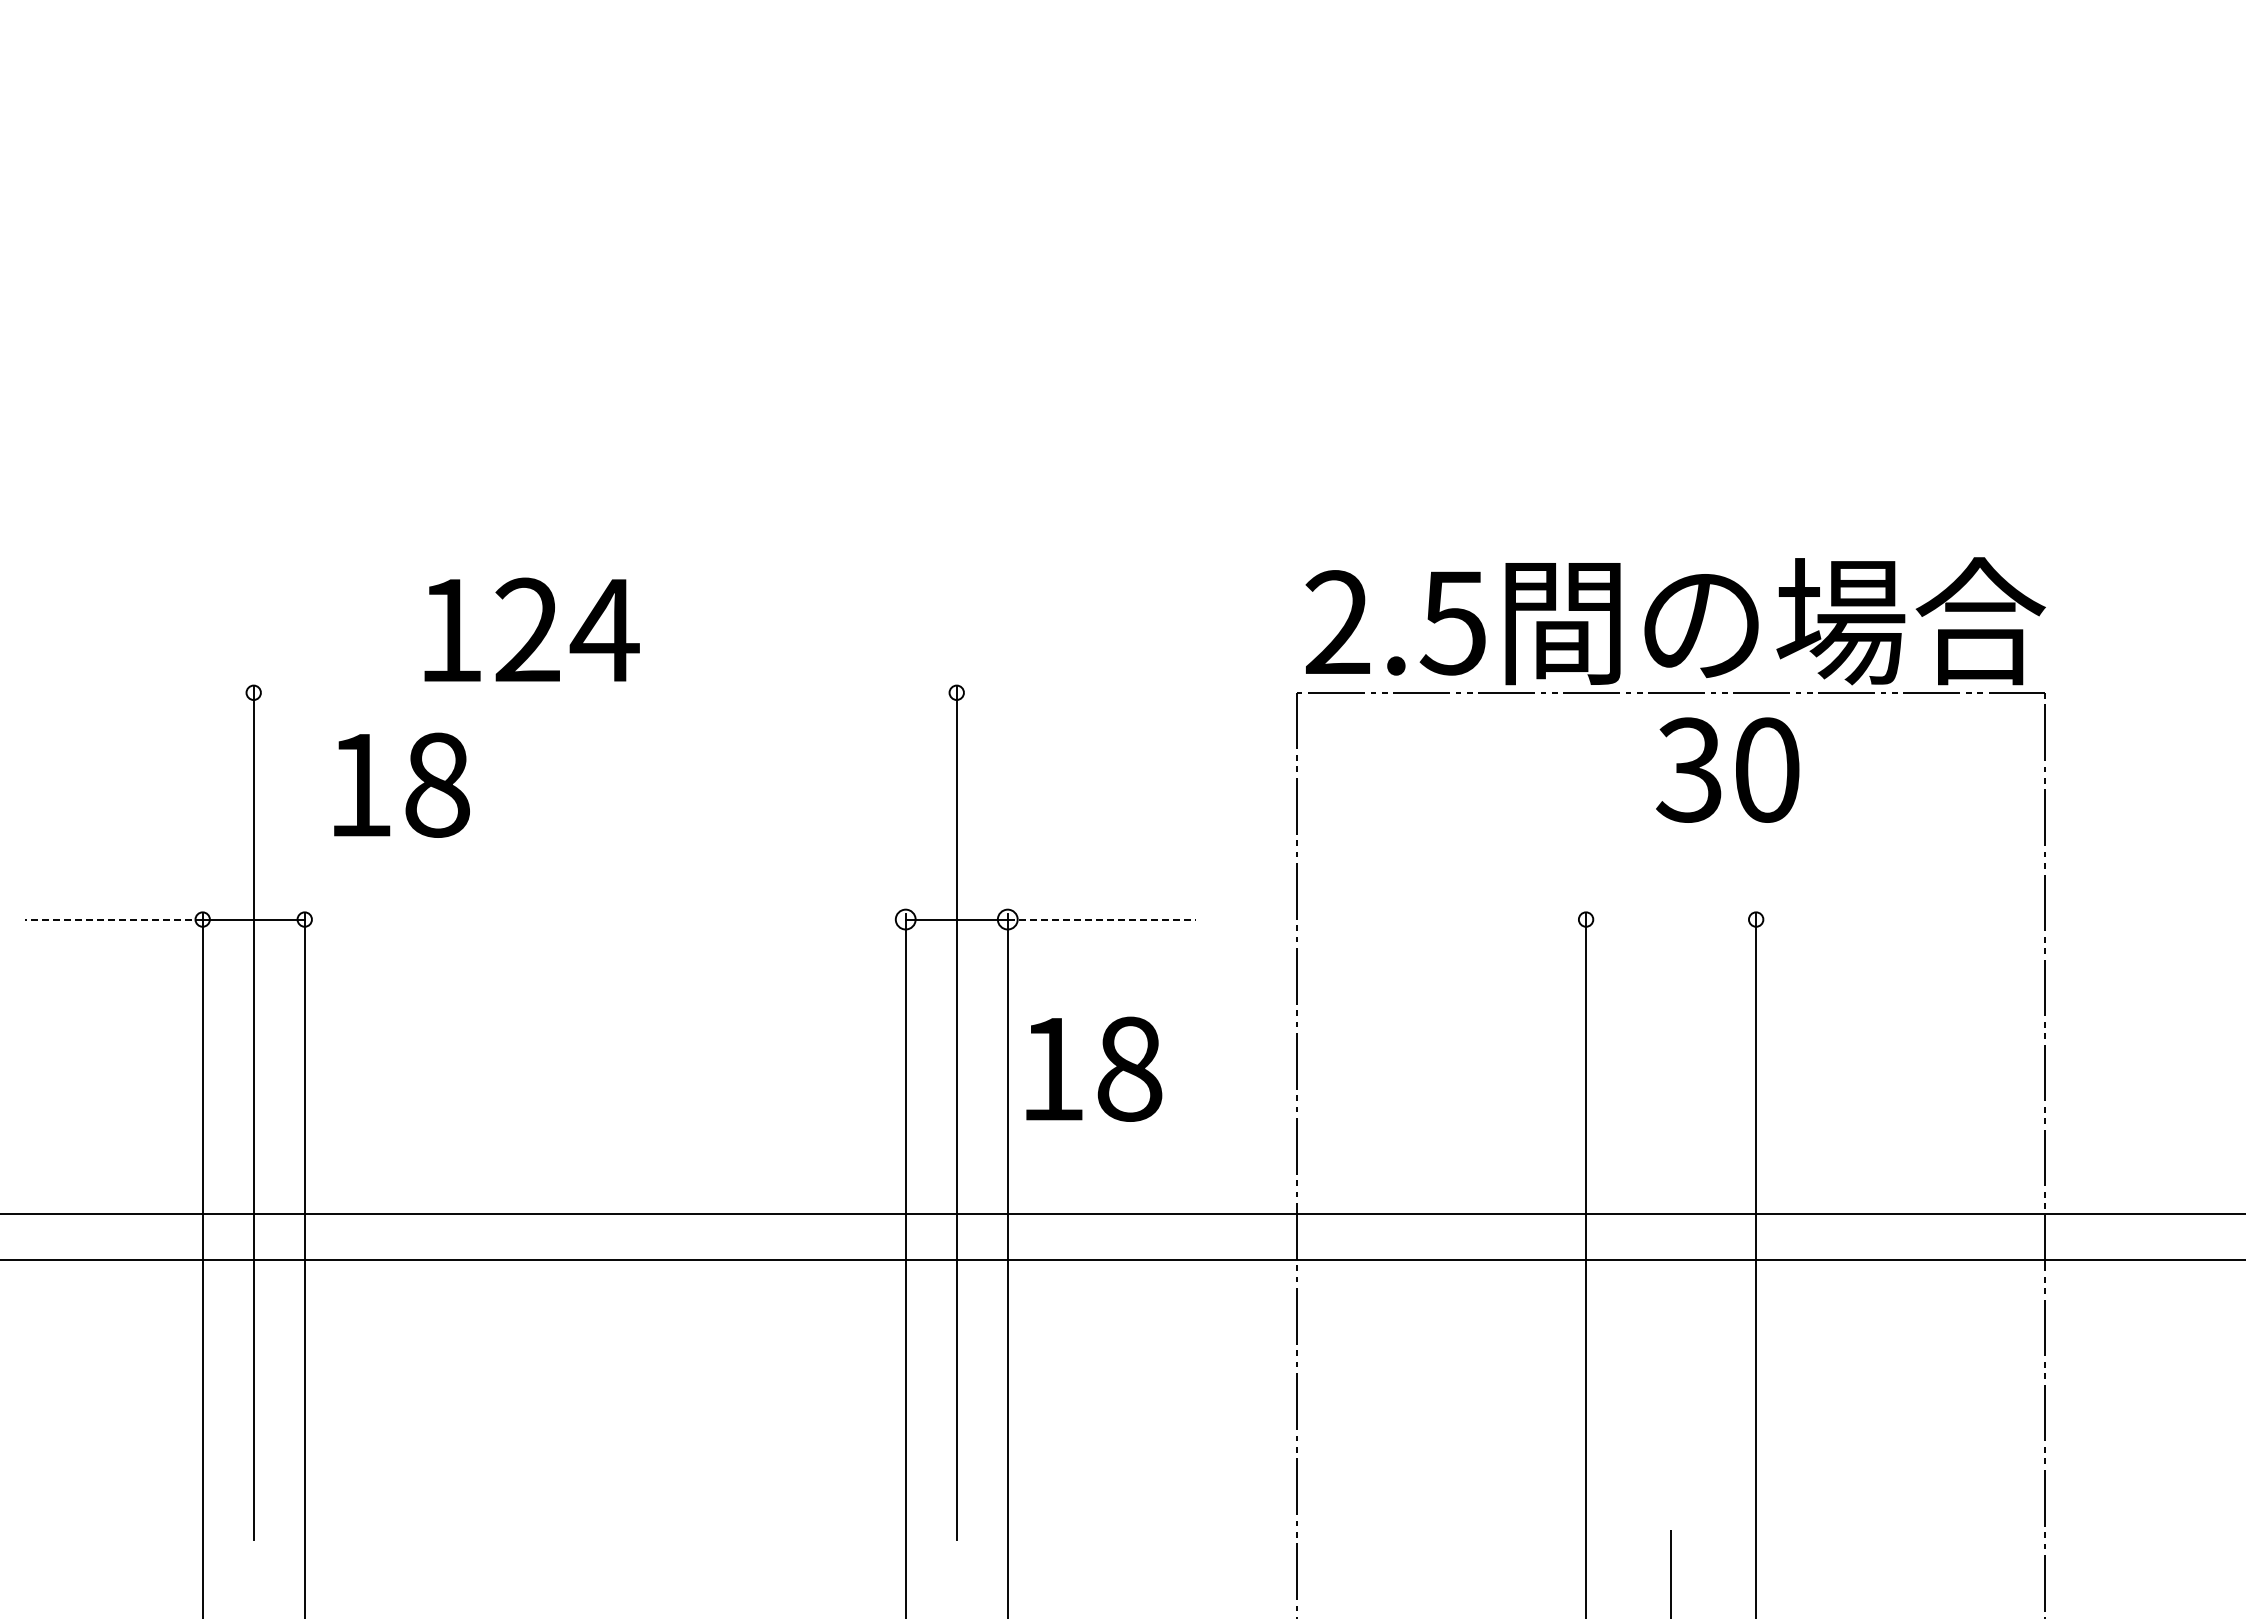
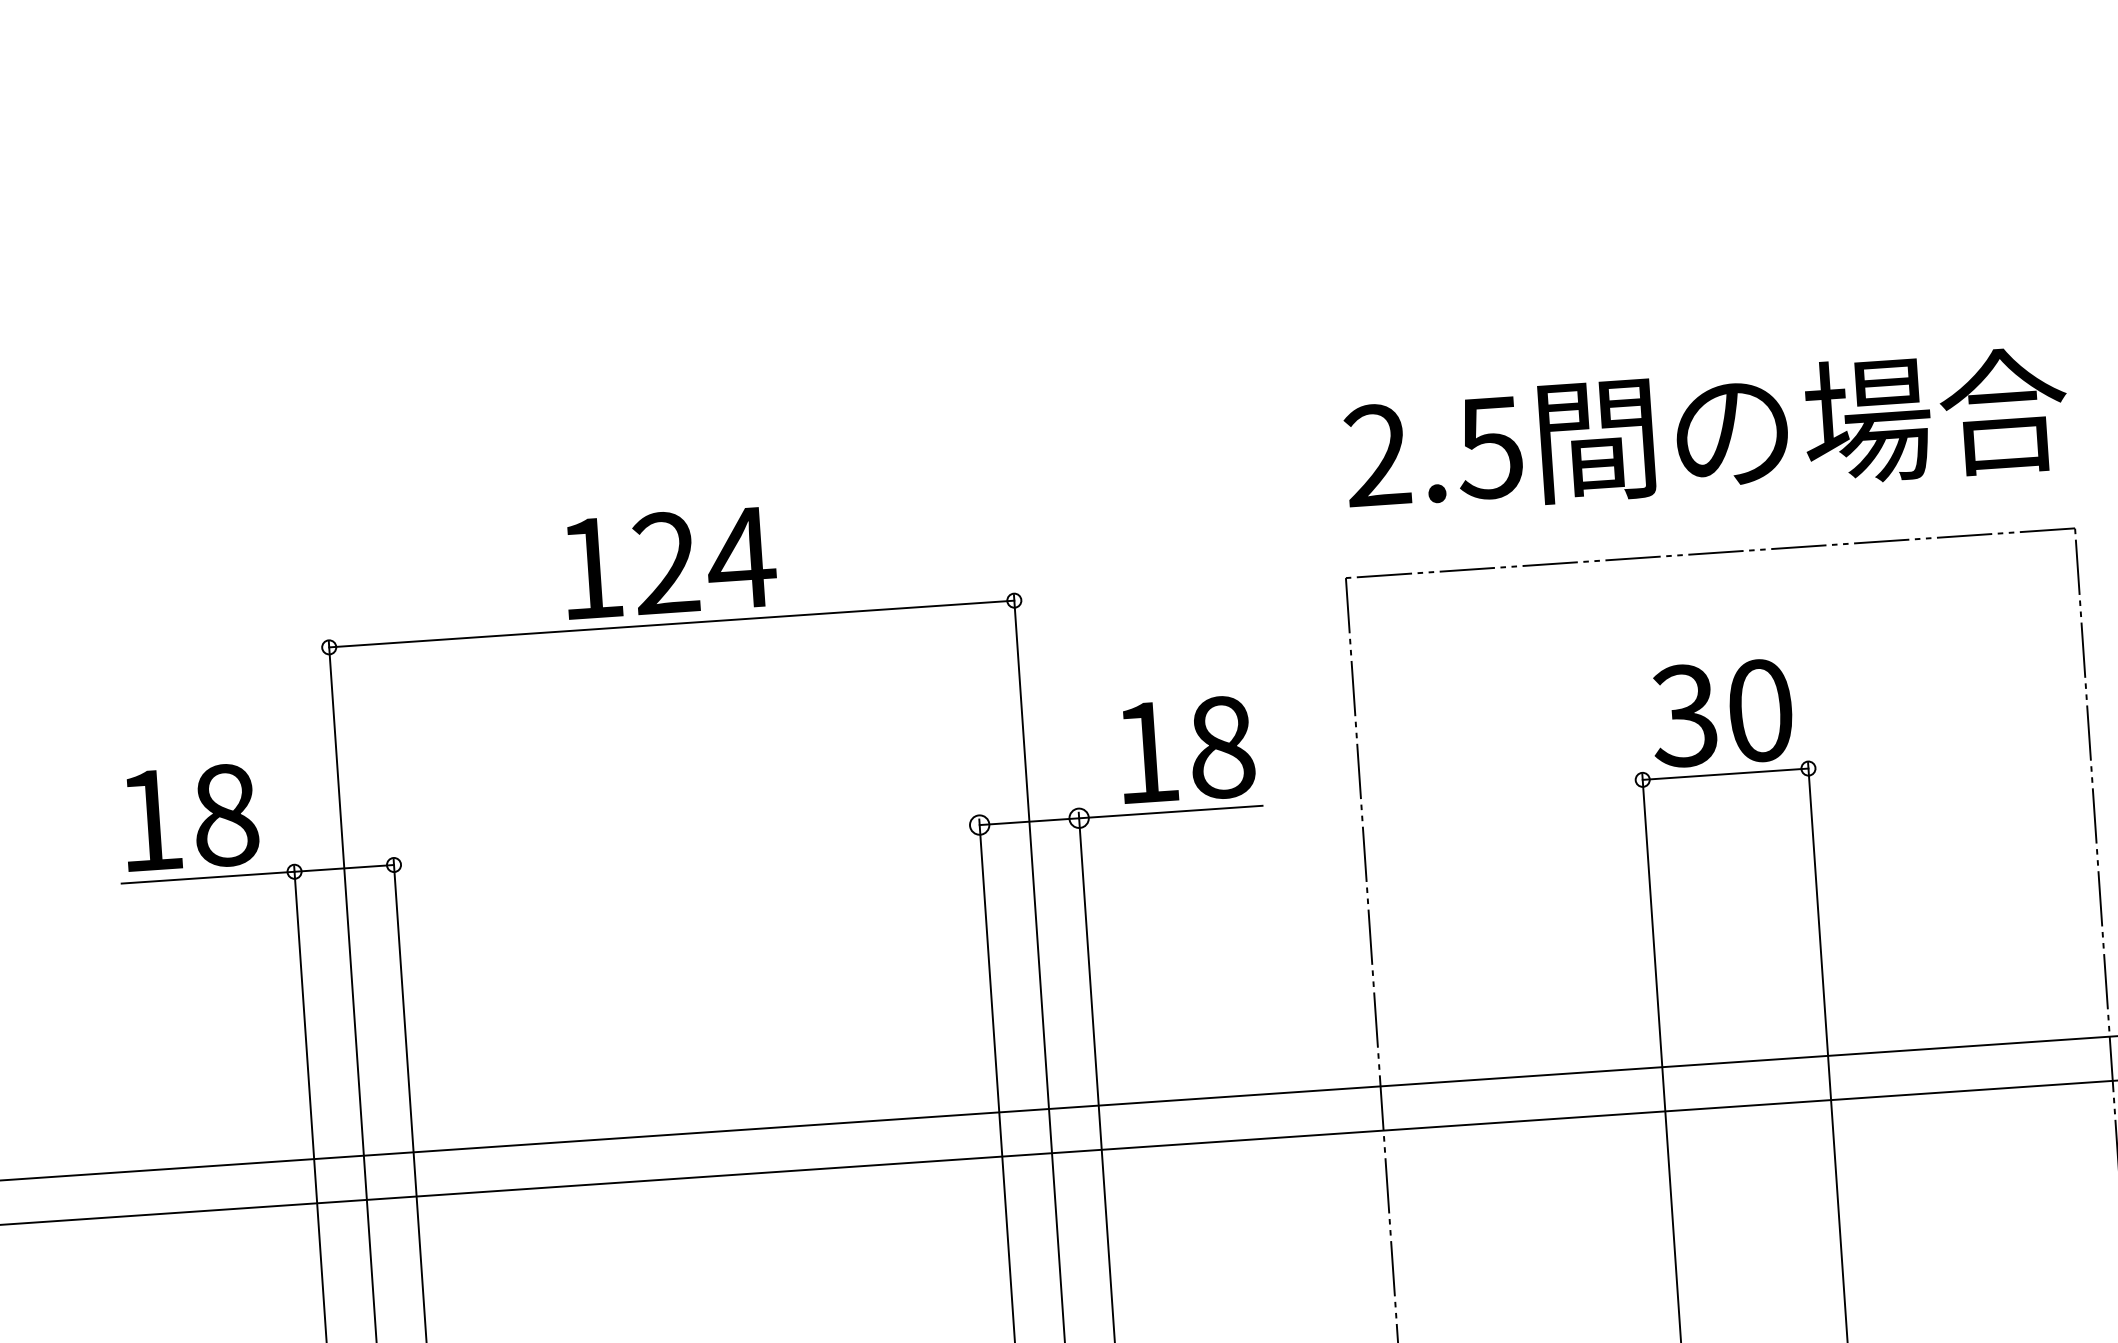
text: (1675, 621) -> (1706, 431), moved
text: (531, 629) -> (669, 562), moved
line: (604, 692) -> (671, 623), added
text: (1727, 769) -> (1721, 712), moved
text: (401, 784) -> (190, 817), moved
line: (114, 919) -> (208, 877), dashed -> solid
line: (1102, 919) -> (1171, 811), dashed -> solid
line: (1671, 919) -> (1725, 774), added
text: (1094, 1068) -> (1187, 749), moved

